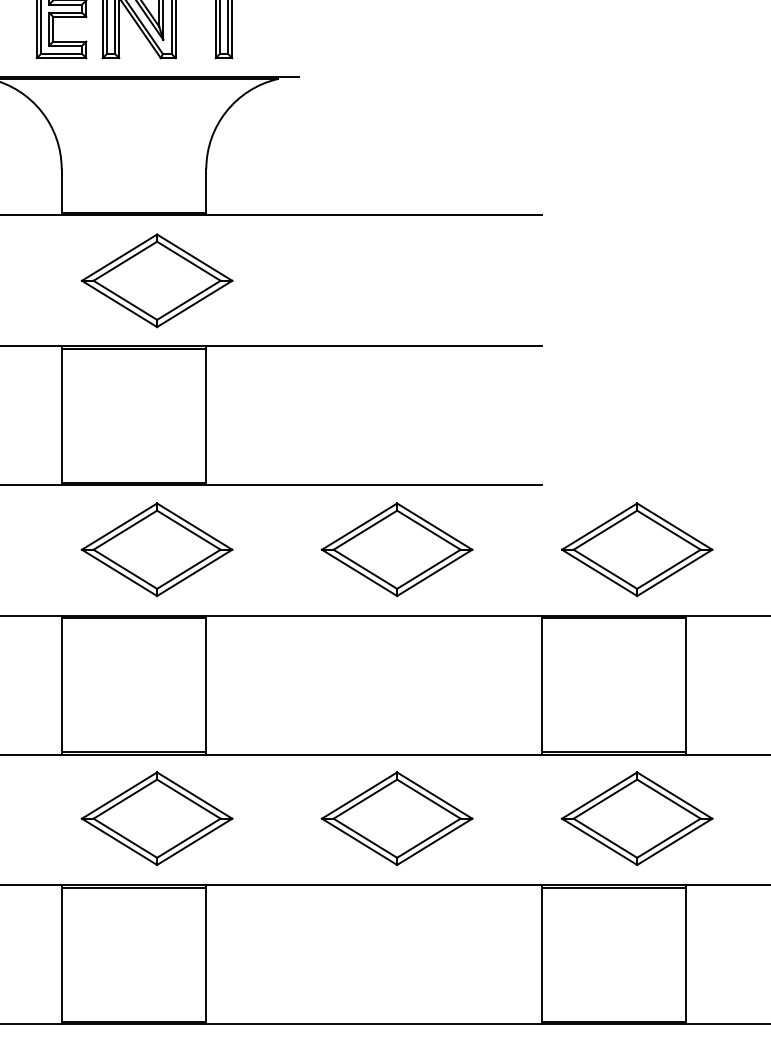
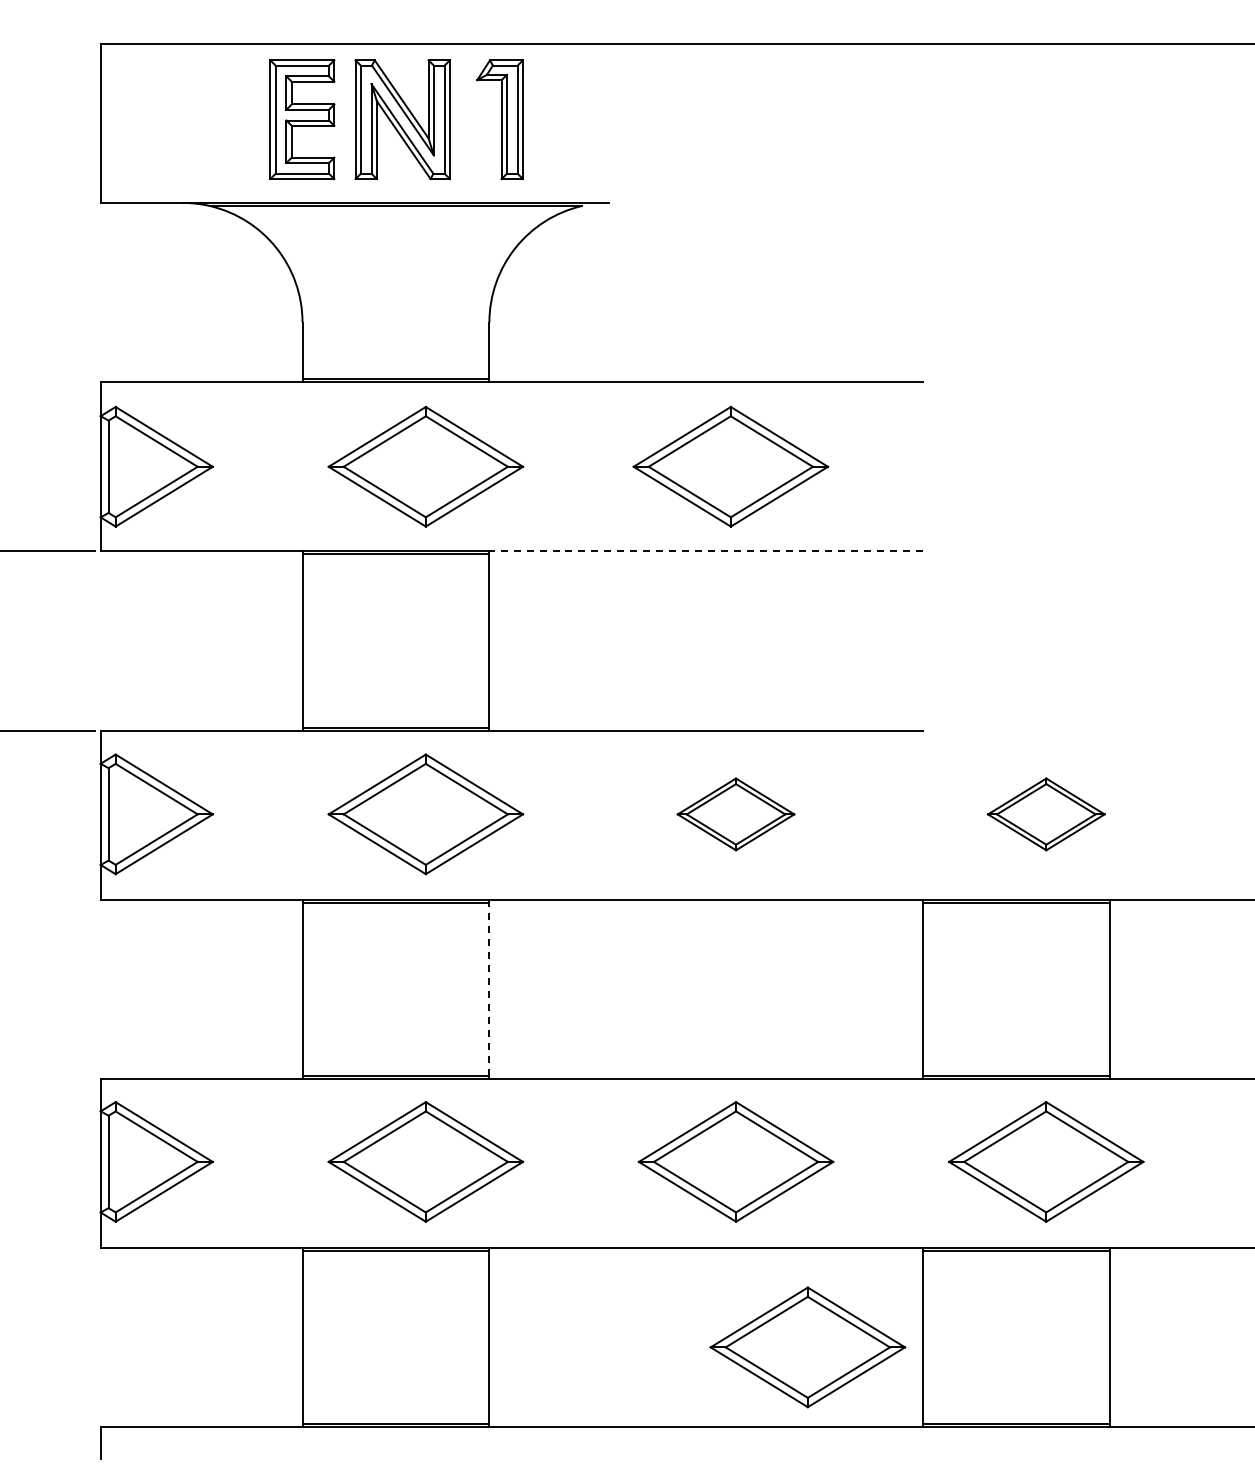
part: (392, 280) -> (730, 466), added
line: (374, 346) -> (706, 551), solid -> dashed
part: (396, 549) -> (735, 814), size x0.6
part: (637, 549) -> (1046, 814), size x0.6
line: (206, 685) -> (489, 989), solid -> dashed
part: (452, 962) -> (807, 1347), added

